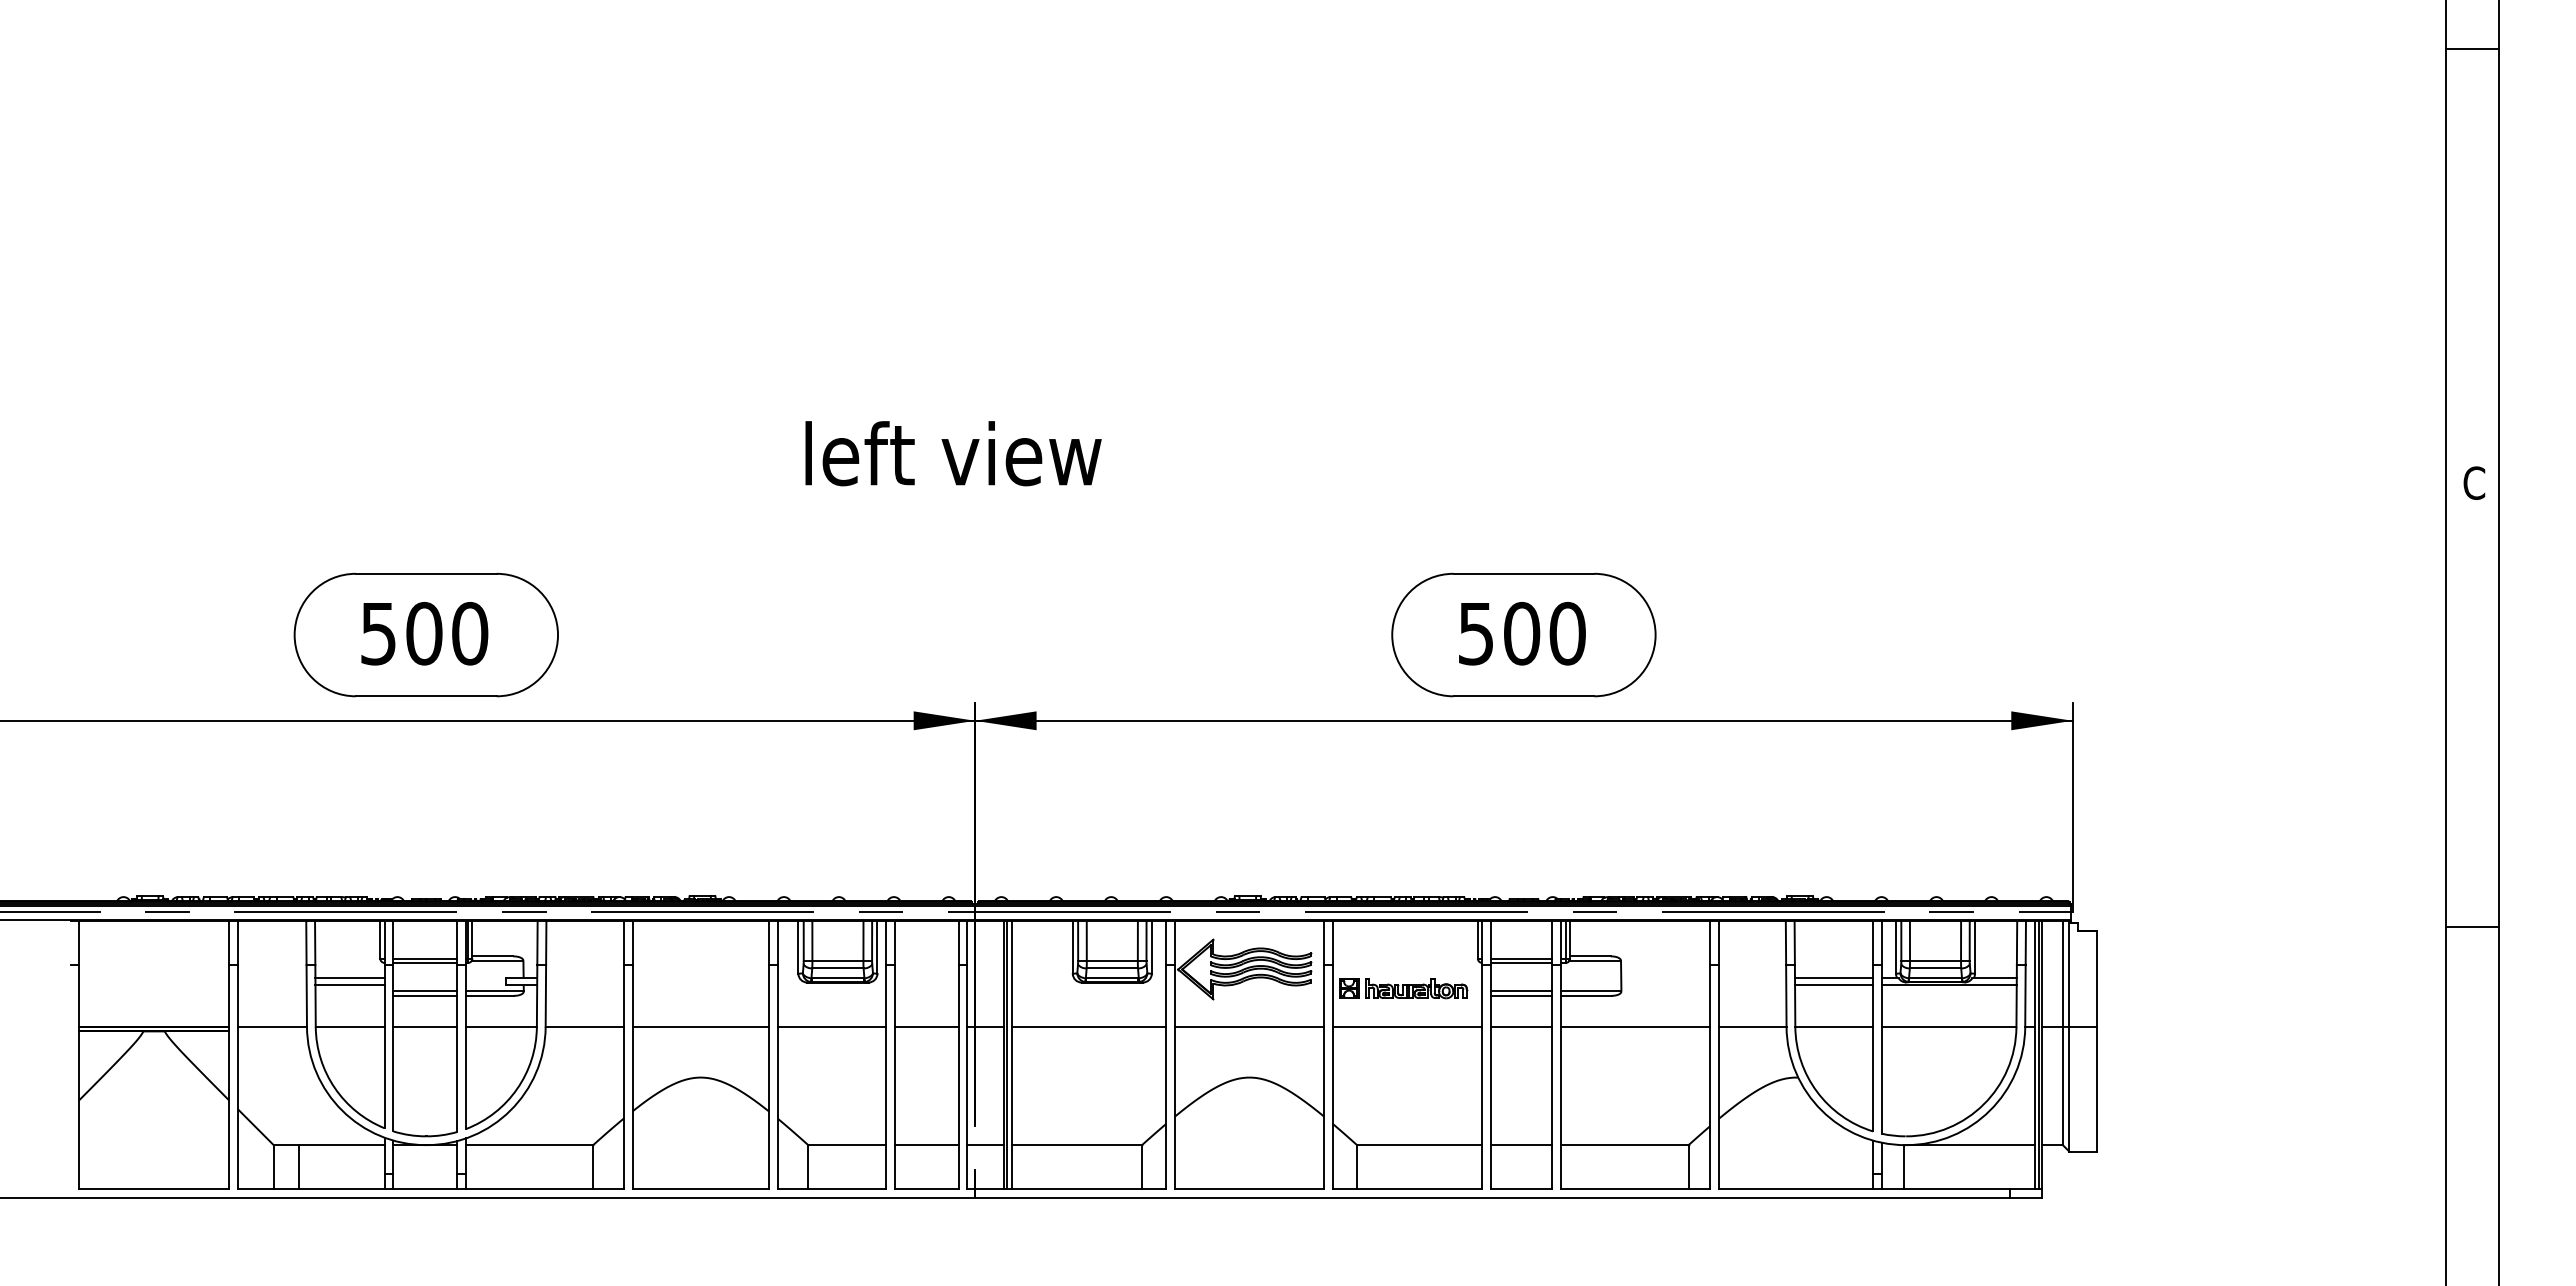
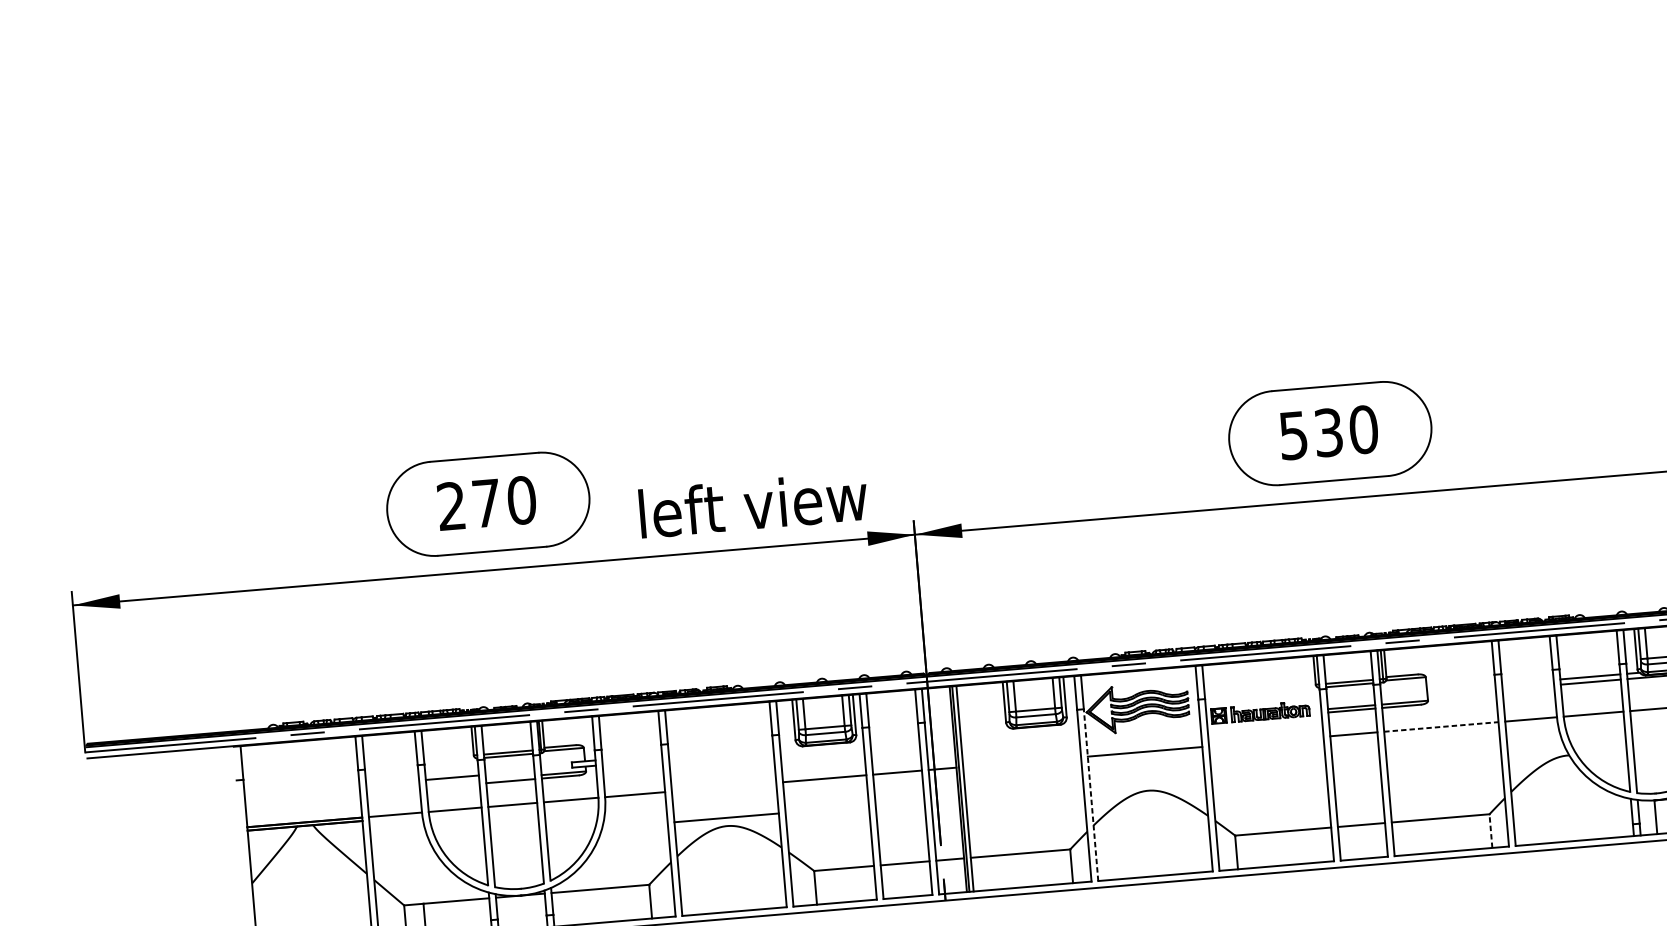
text: (953, 453) -> (753, 504), moved
text: (401, 633) -> (469, 504), 500 -> 270
text: (1522, 633) -> (1329, 432), 500 -> 530
line: (349, 978) -> (451, 772), removed
line: (425, 991) -> (510, 777), removed
line: (700, 1026) -> (726, 817), moved
line: (1089, 1026) -> (1022, 761), removed
line: (1407, 1026) -> (1266, 741), removed
line: (1635, 1026) -> (1441, 726), solid -> dashed
line: (1174, 1077) -> (1090, 795), solid -> dashed
line: (1688, 1167) -> (1490, 831), solid -> dashed

